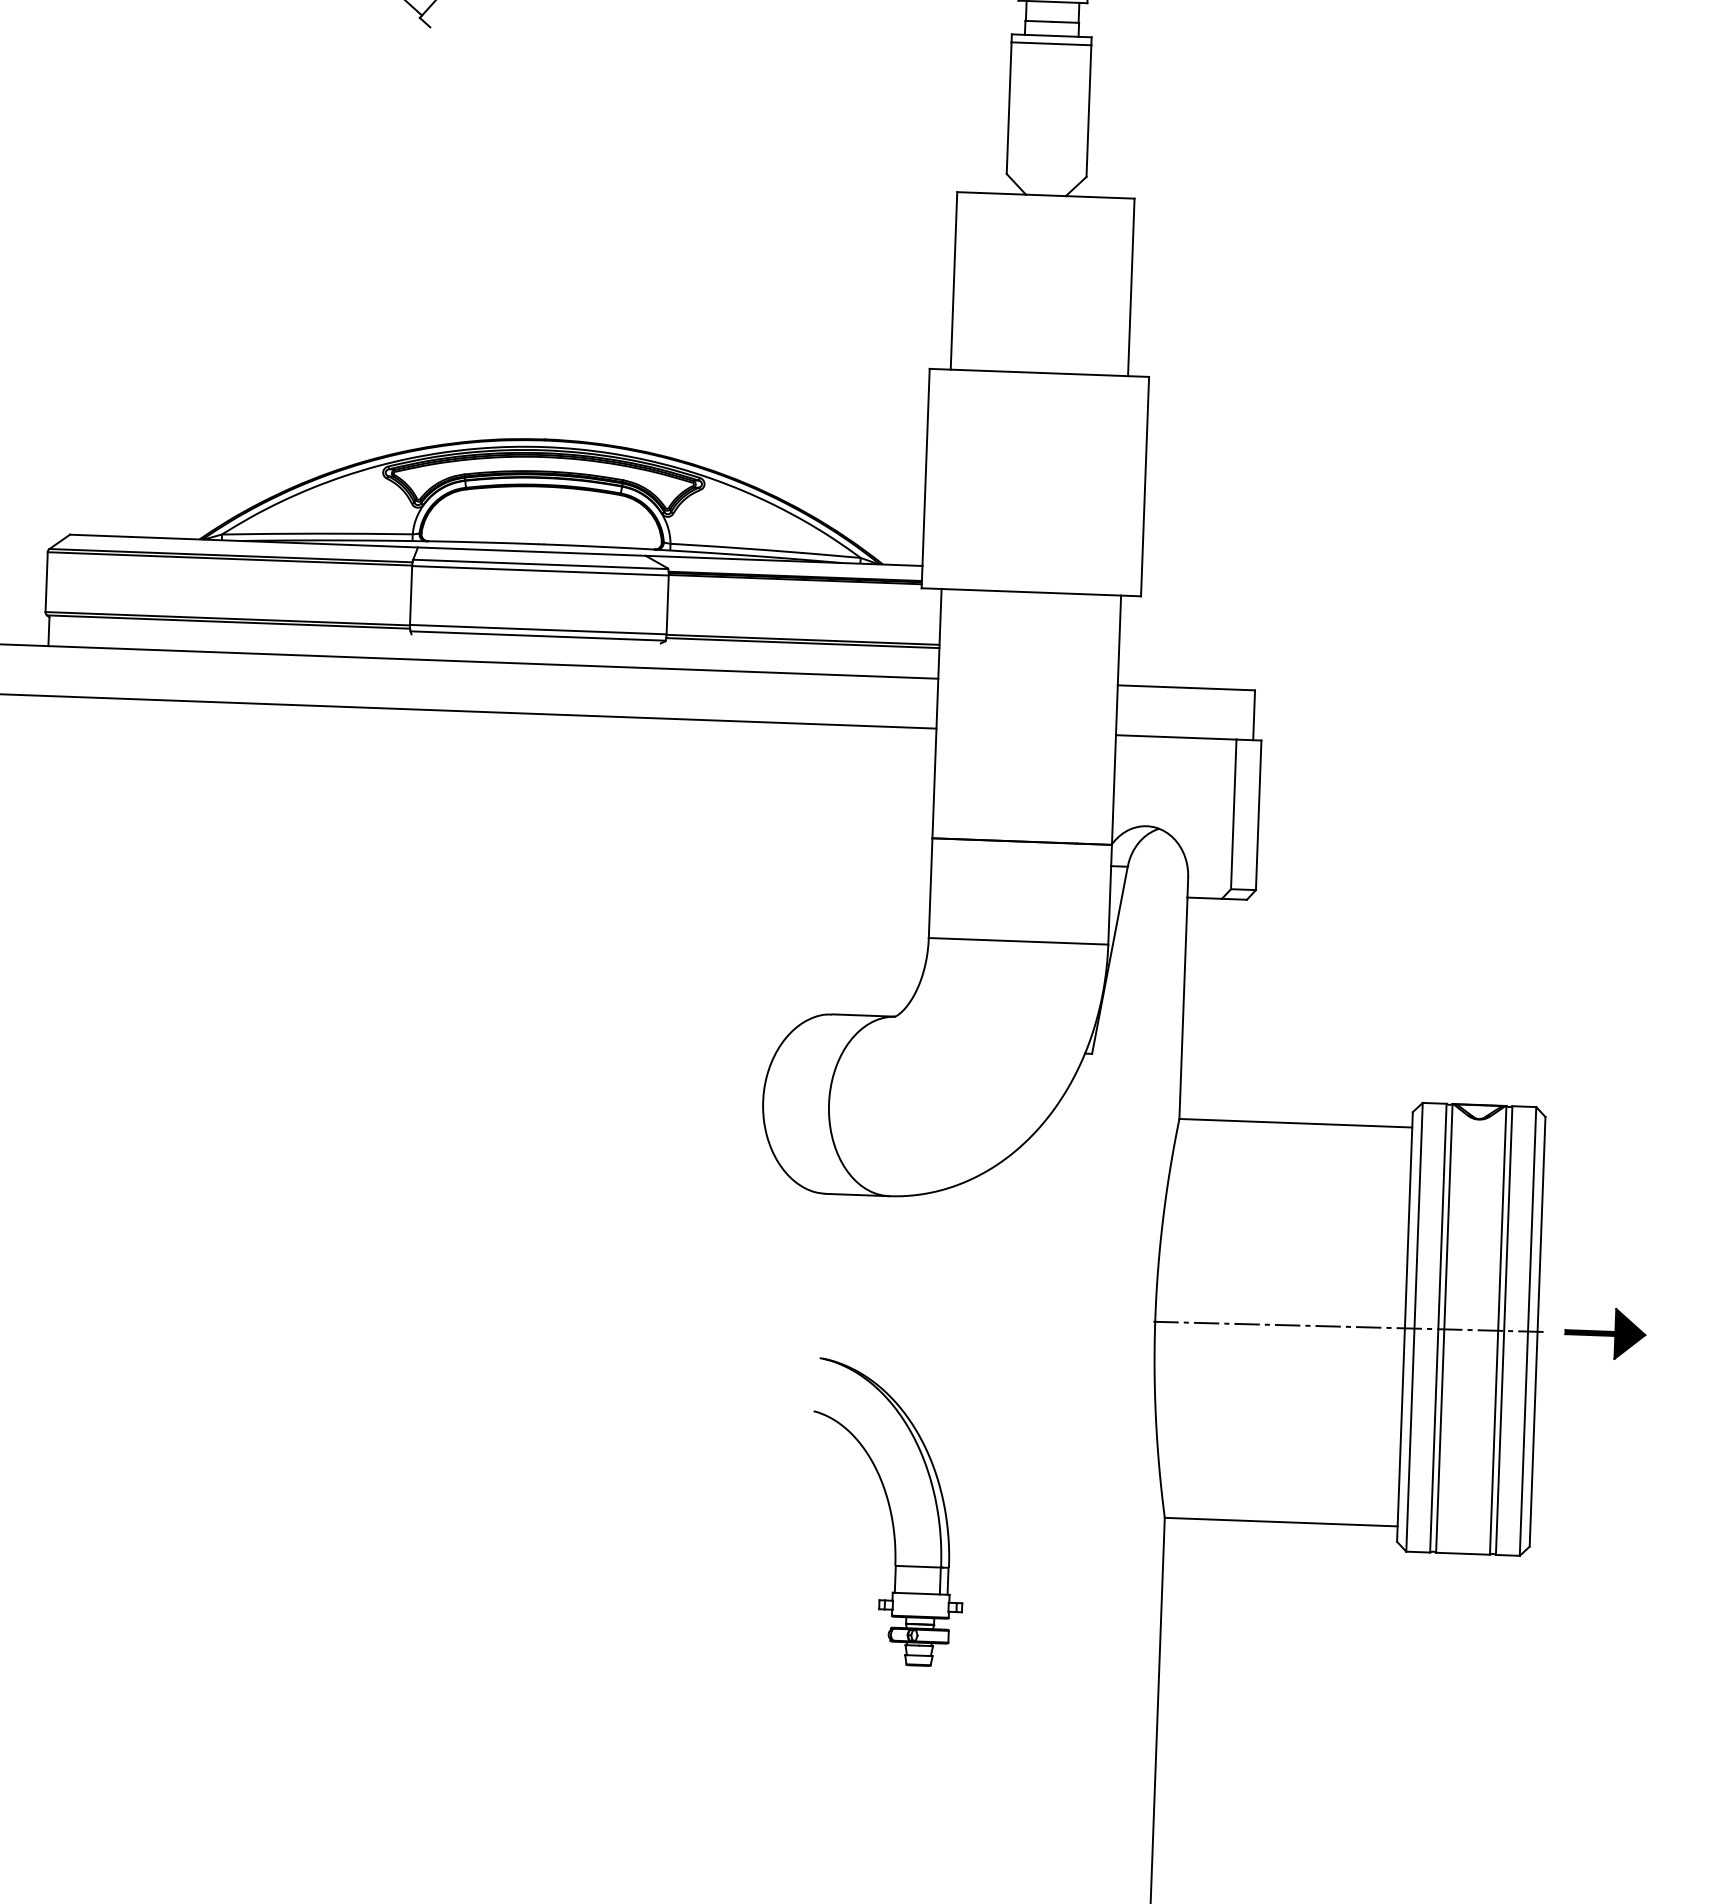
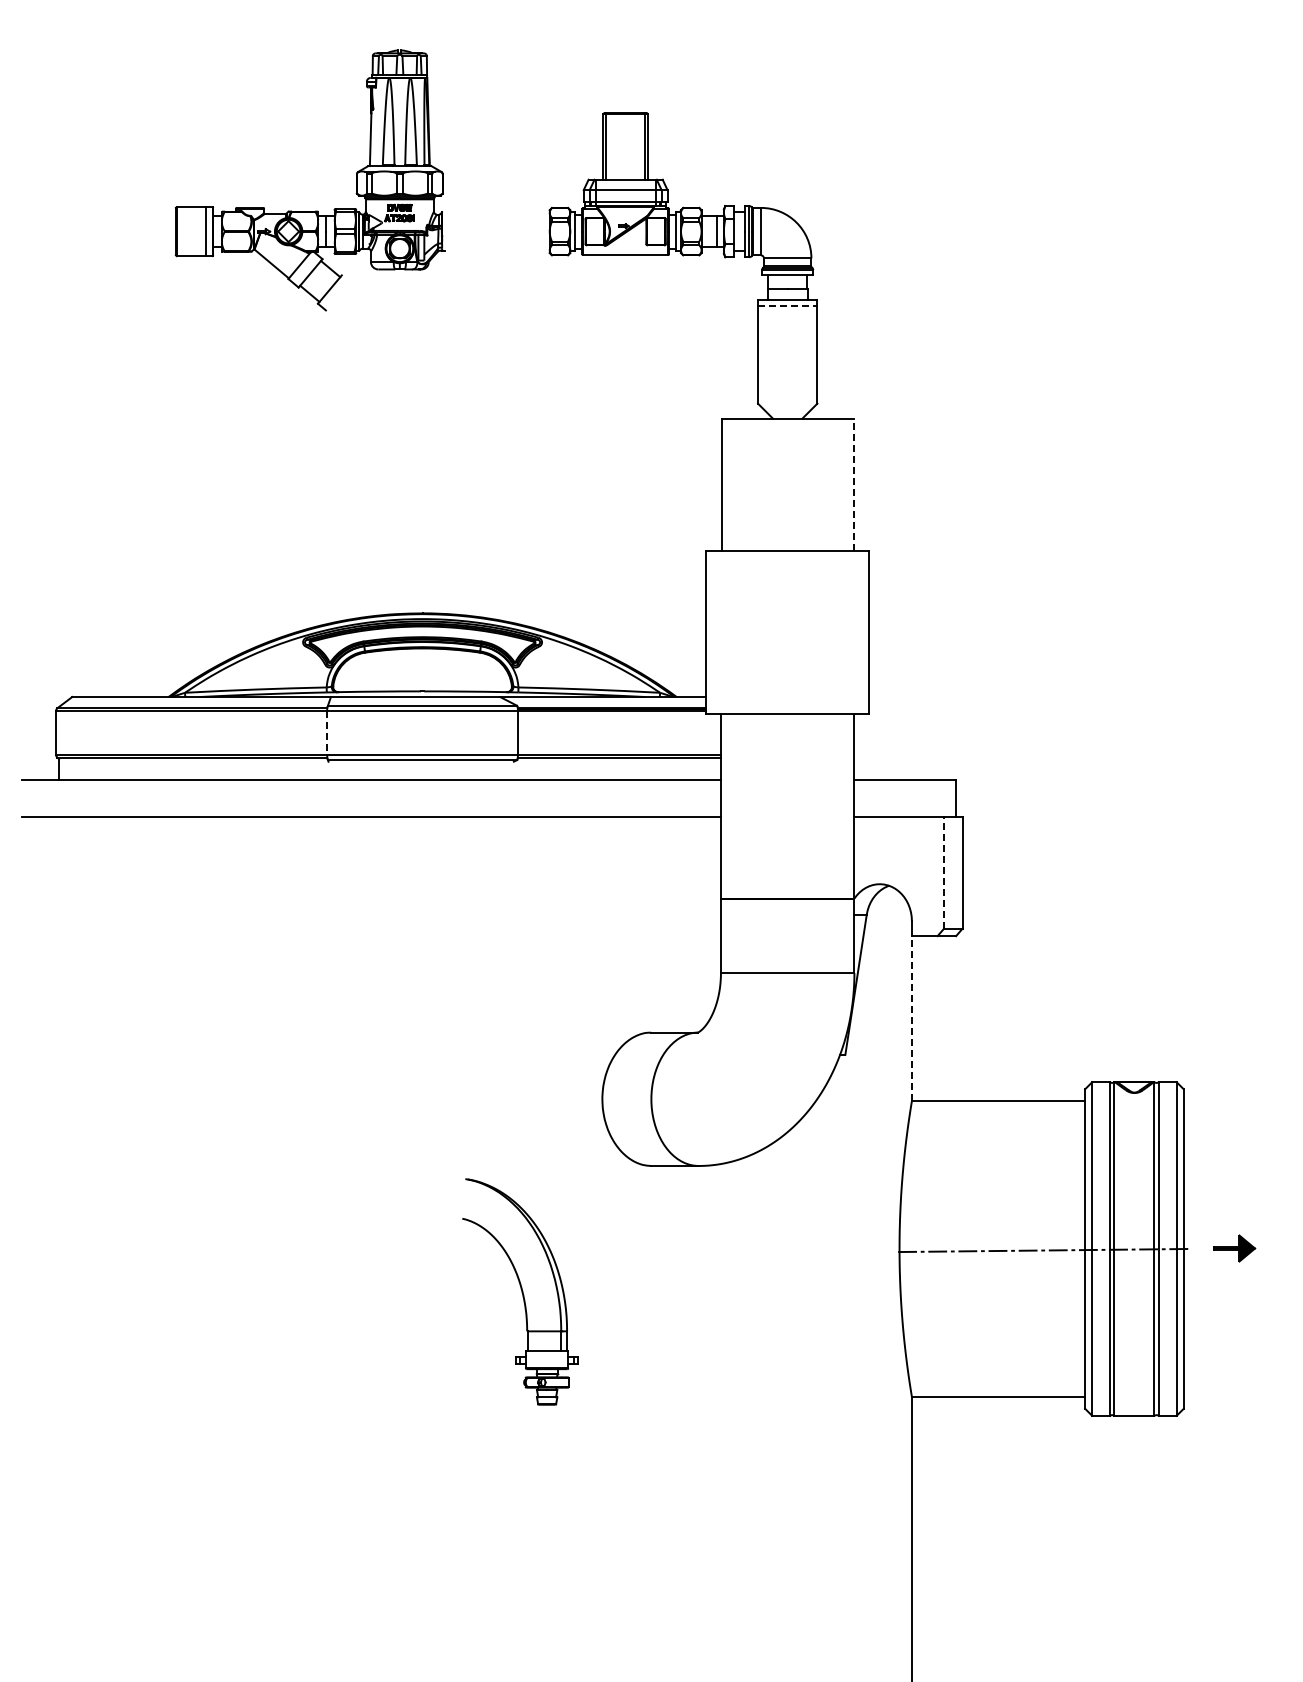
line: (1051, 43) -> (787, 305), solid -> dashed
line: (1131, 287) -> (853, 484), solid -> dashed
line: (411, 594) -> (327, 732), solid -> dashed
line: (1234, 814) -> (944, 873), solid -> dashed
line: (1182, 1007) -> (911, 1017), solid -> dashed
part: (1605, 1333) -> (1234, 1248), size x0.7
part: (888, 1511) -> (520, 1291), moved

